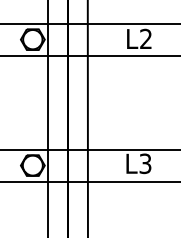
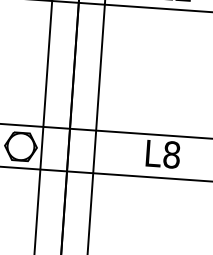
text: (145, 163) -> (171, 154), L3 -> L8

